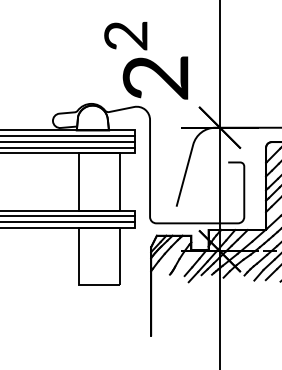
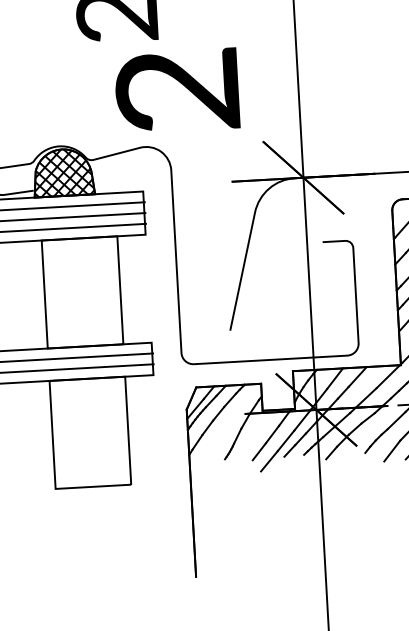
hatch: (92, 117) -> (62, 171), added

